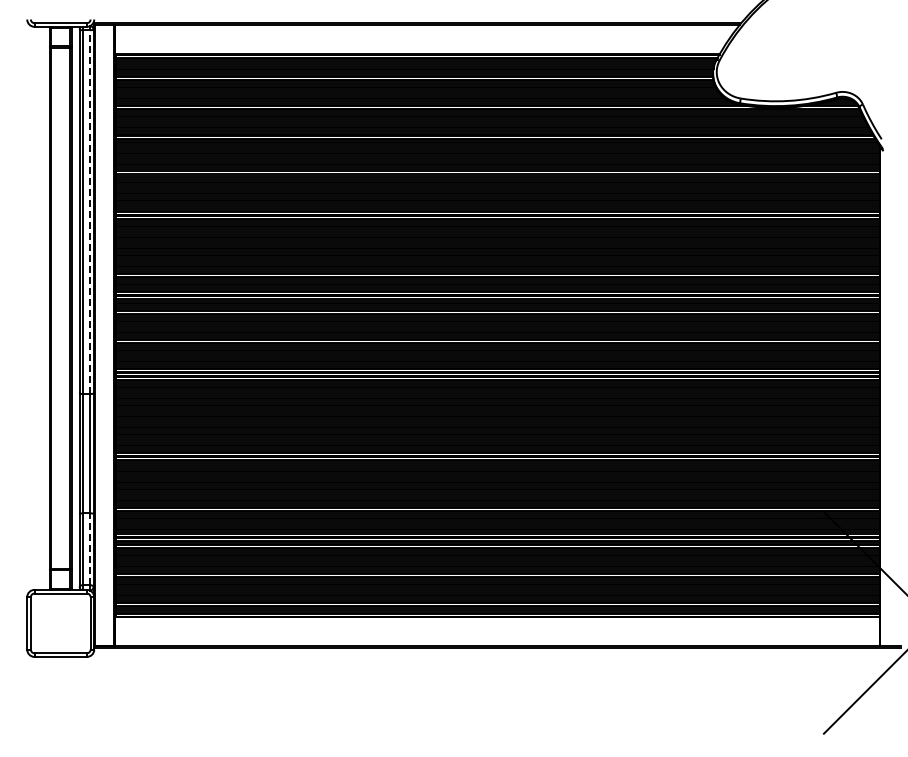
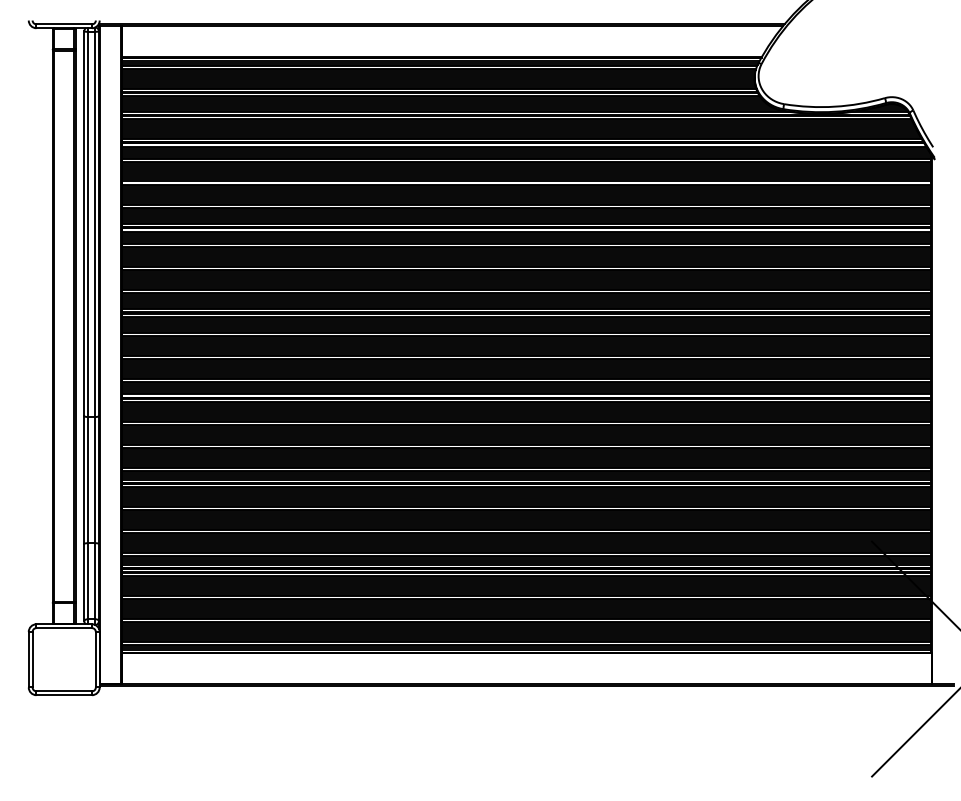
line: (89, 212) -> (94, 224), dashed -> solid
line: (89, 549) -> (94, 581), dashed -> solid

